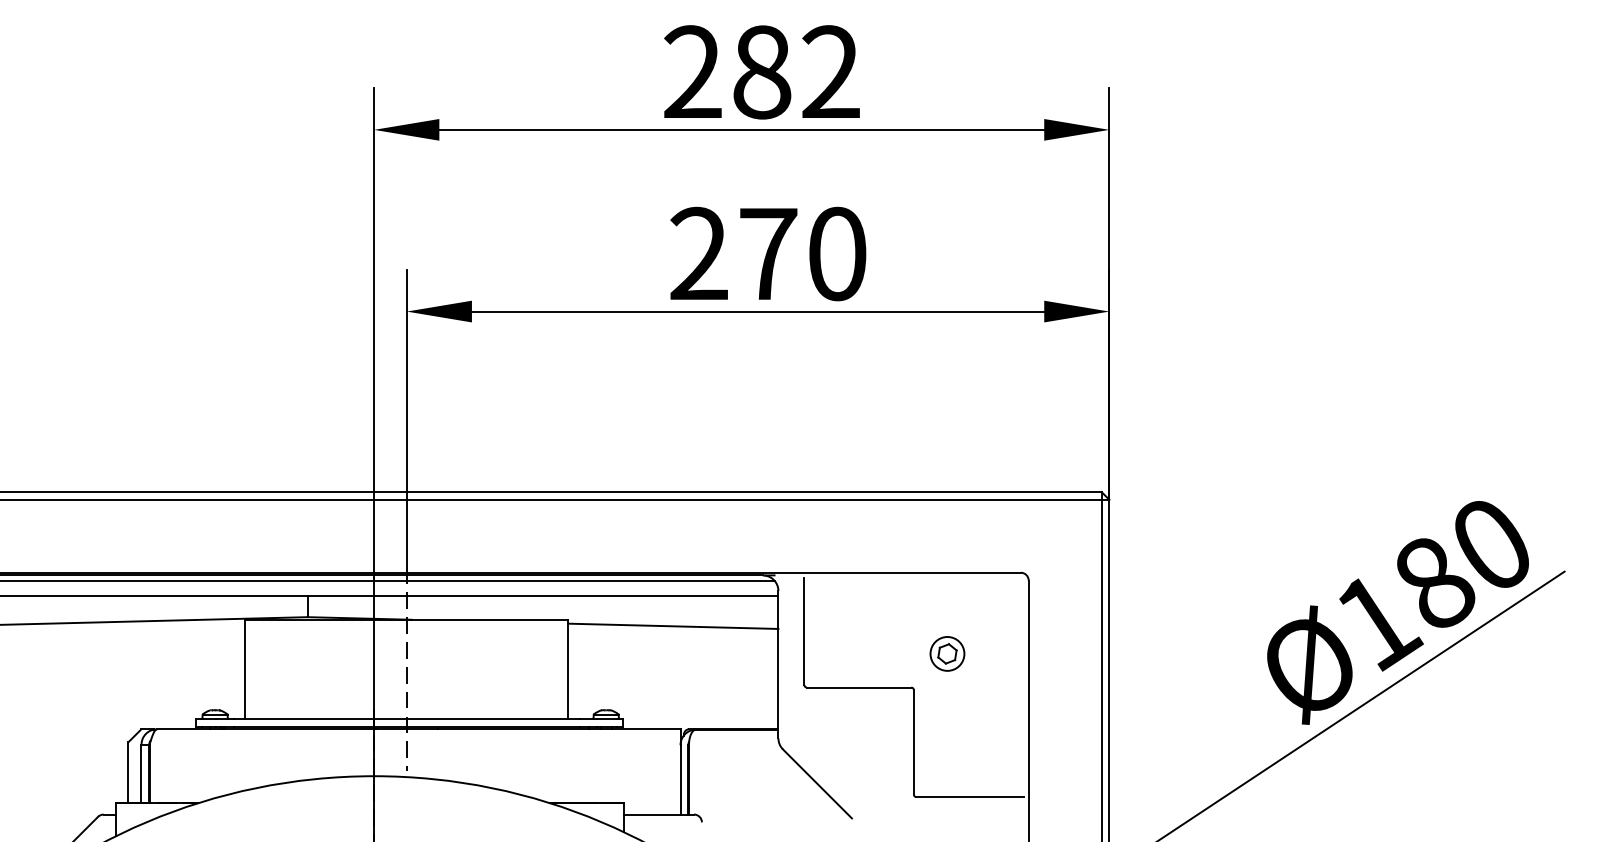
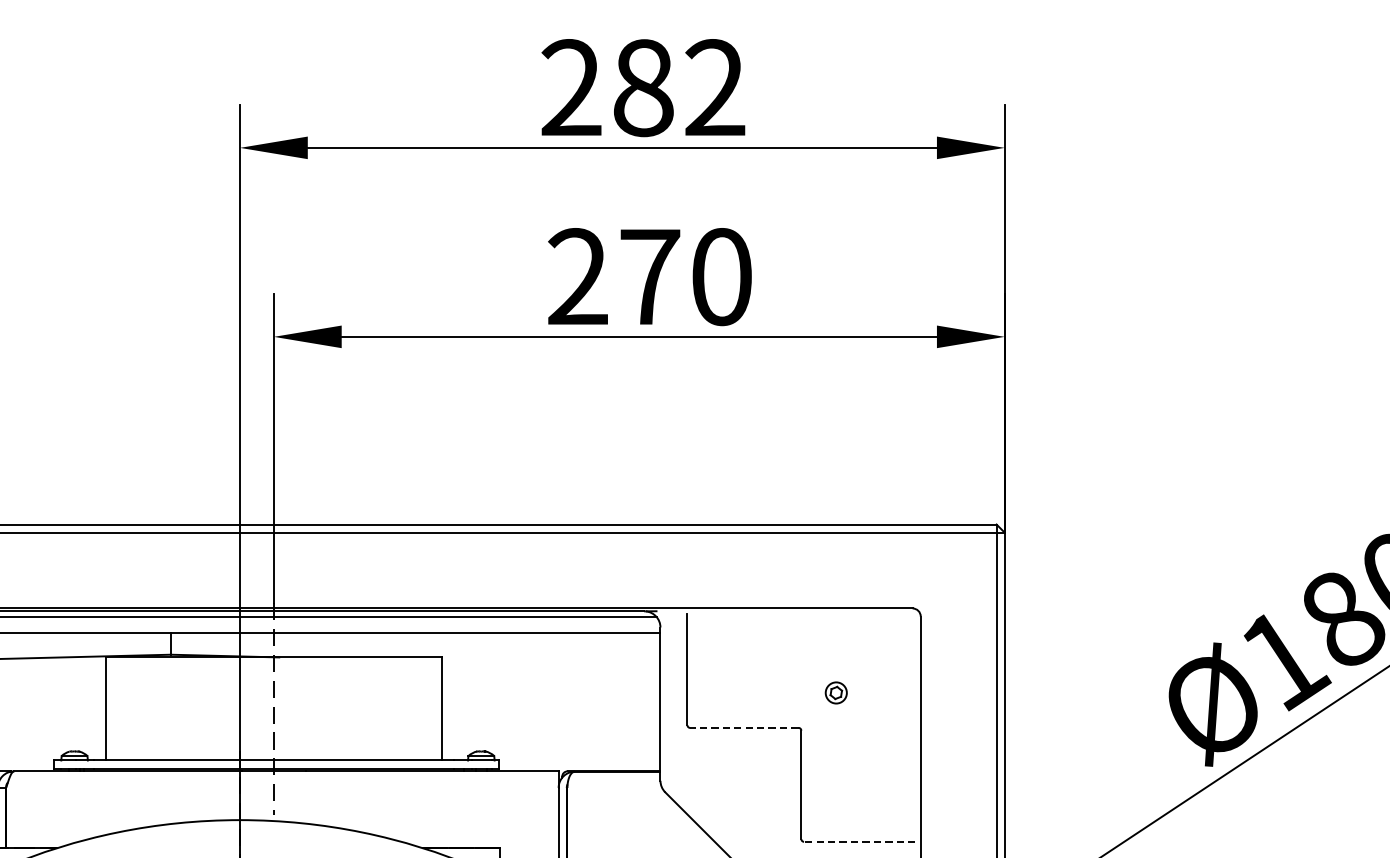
line: (673, 625) -> (551, 663), removed
part: (947, 653) -> (836, 692), size x0.6
line: (858, 687) -> (743, 727), solid -> dashed
line: (969, 797) -> (859, 842), solid -> dashed

